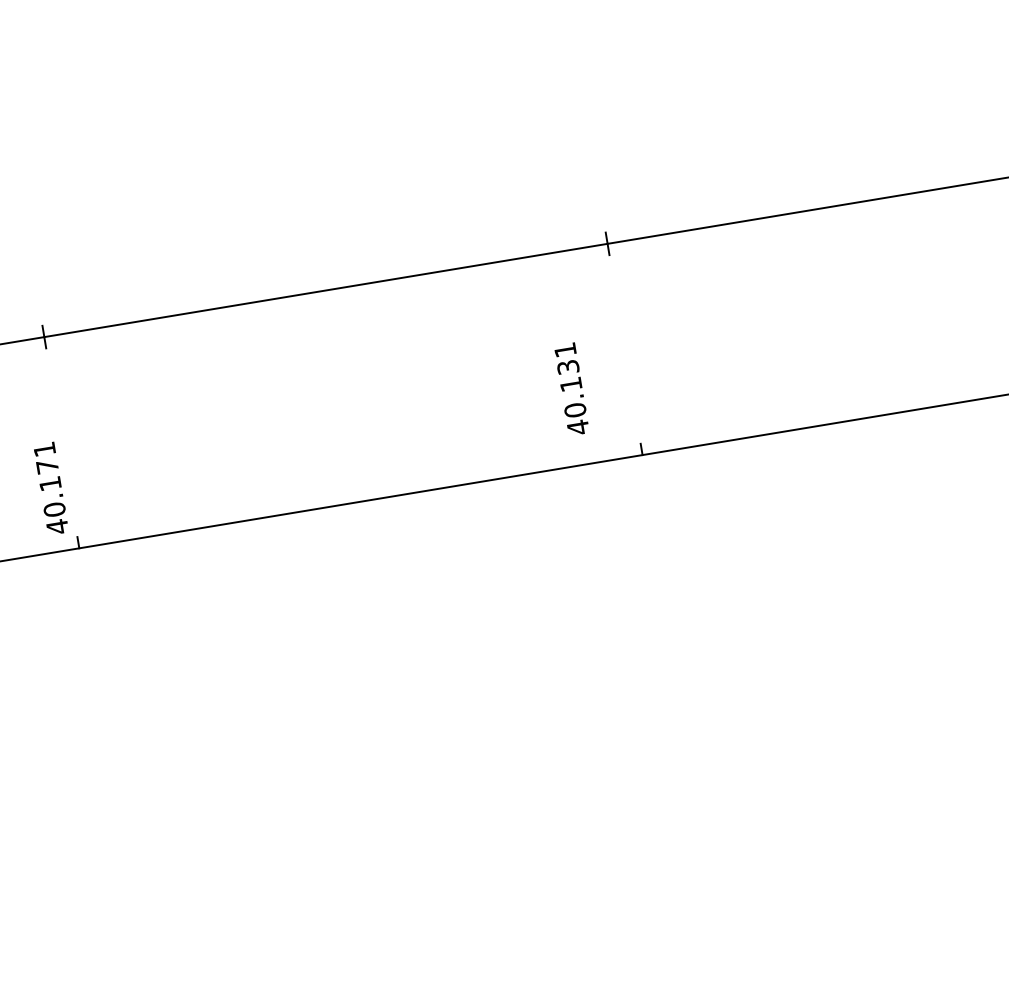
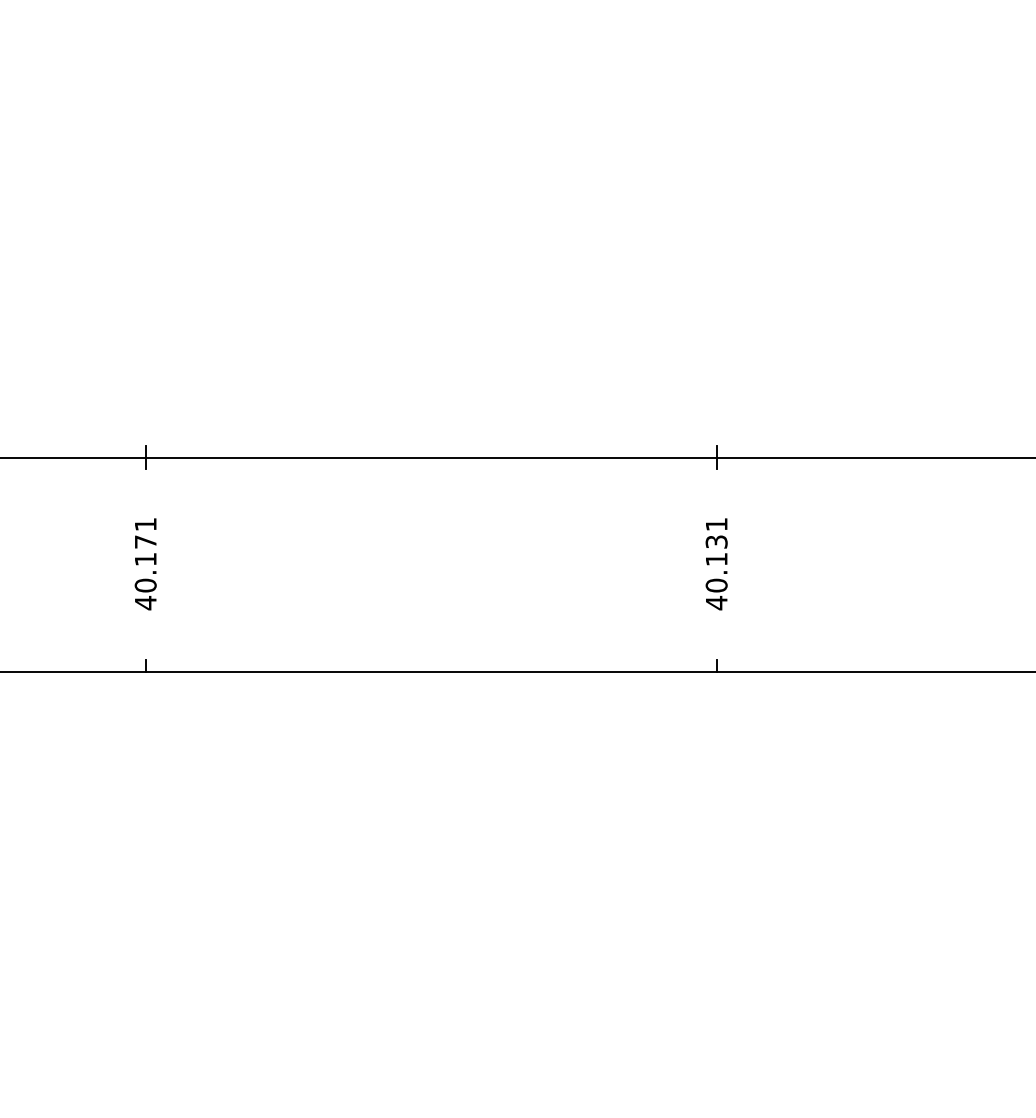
text: (571, 389) -> (716, 564), moved
text: (50, 488) -> (145, 564), moved

